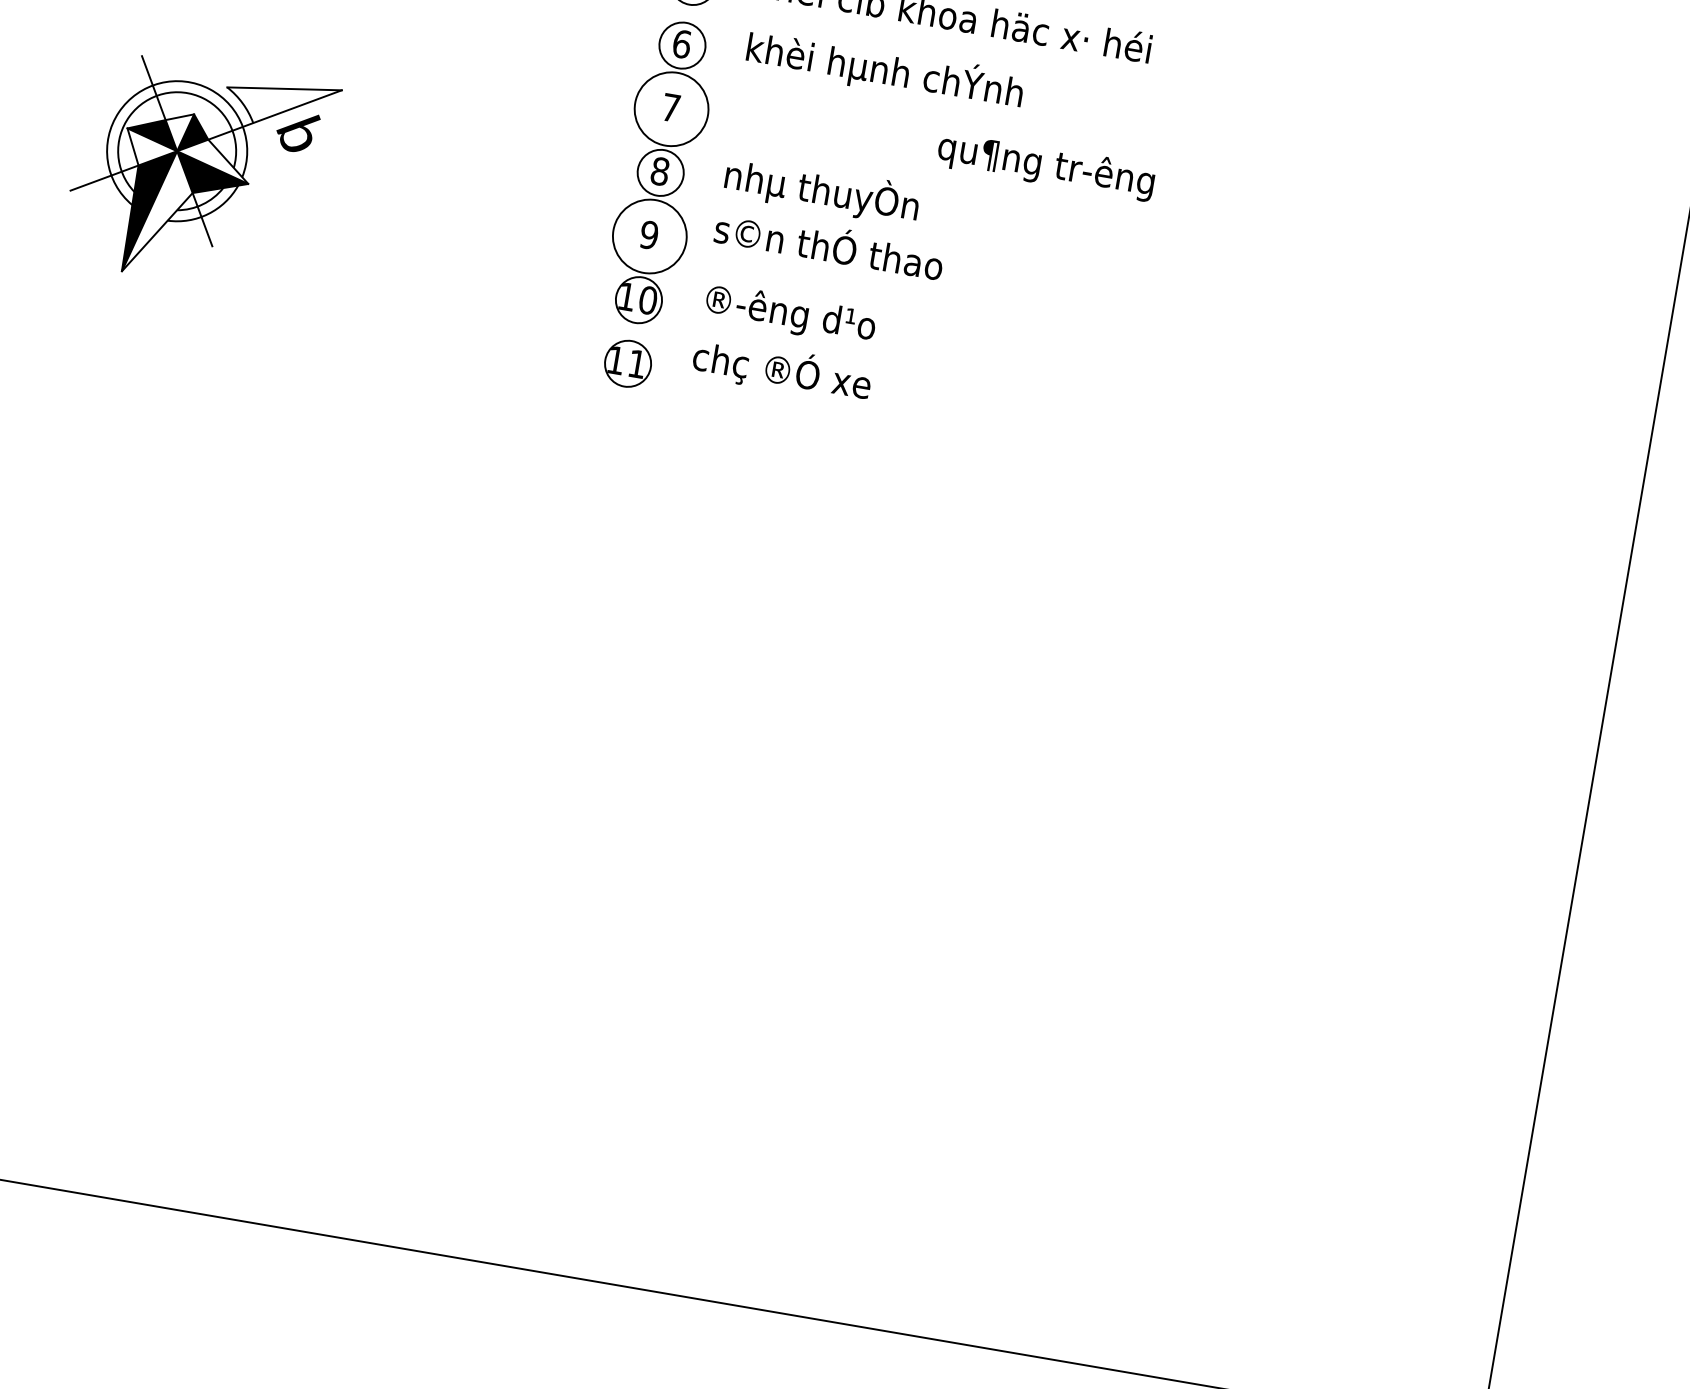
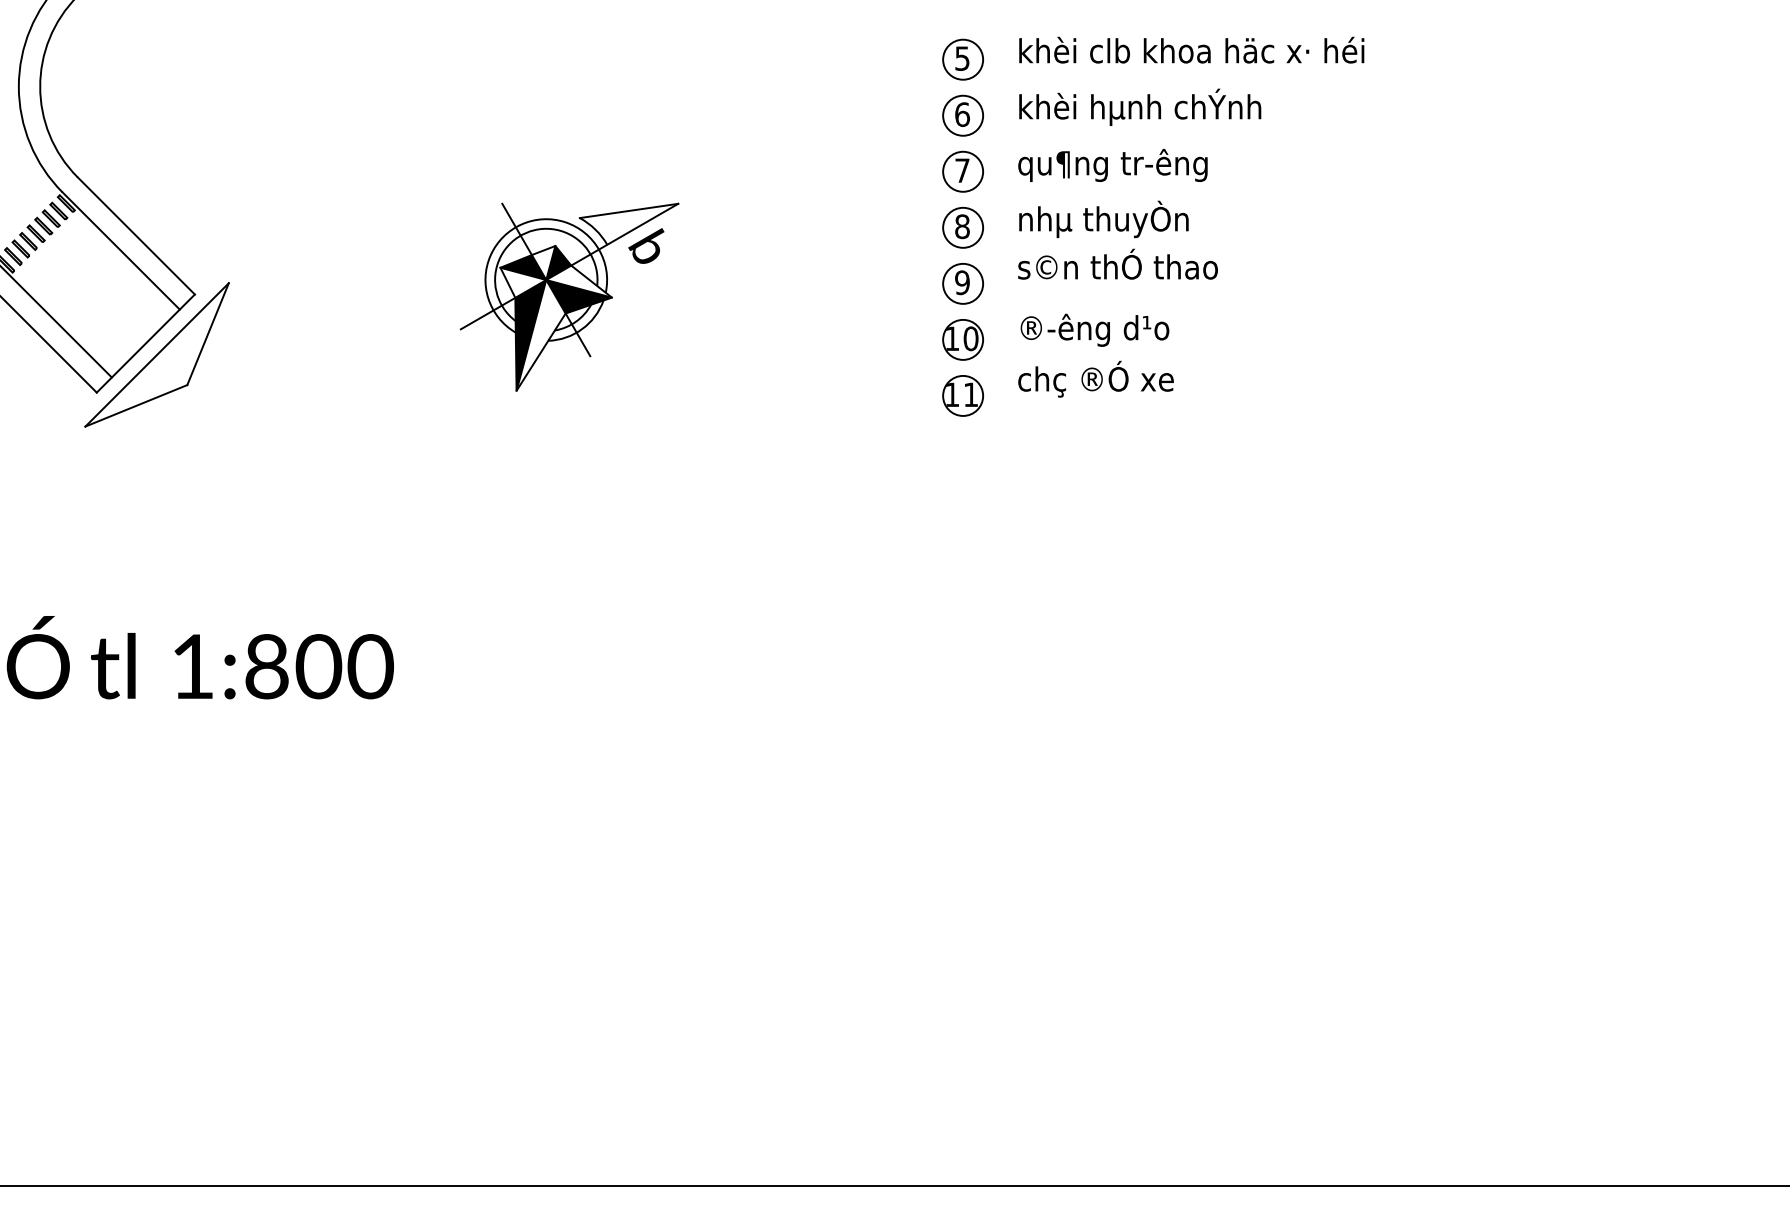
circle: (672, 108) -> (963, 171), size x0.62
text: (1045, 165) -> (1112, 165), moved
circle: (650, 236) -> (963, 283), size x0.62

